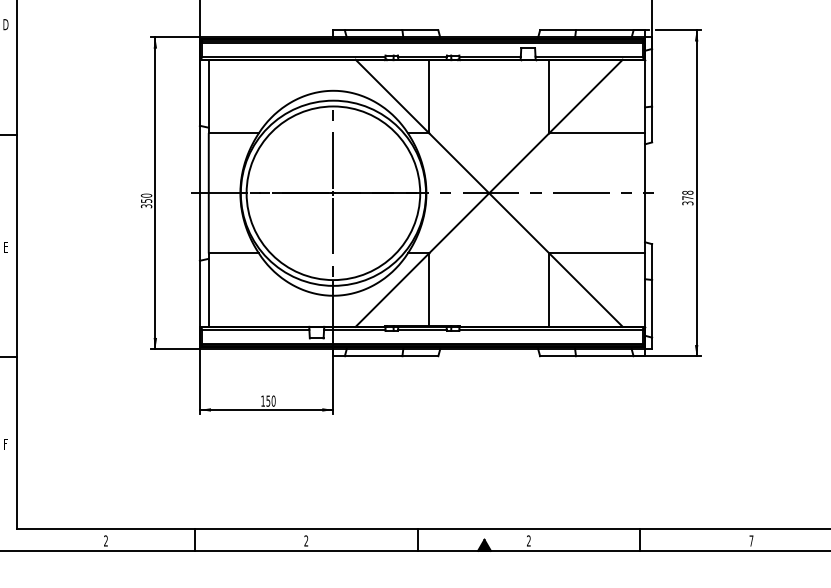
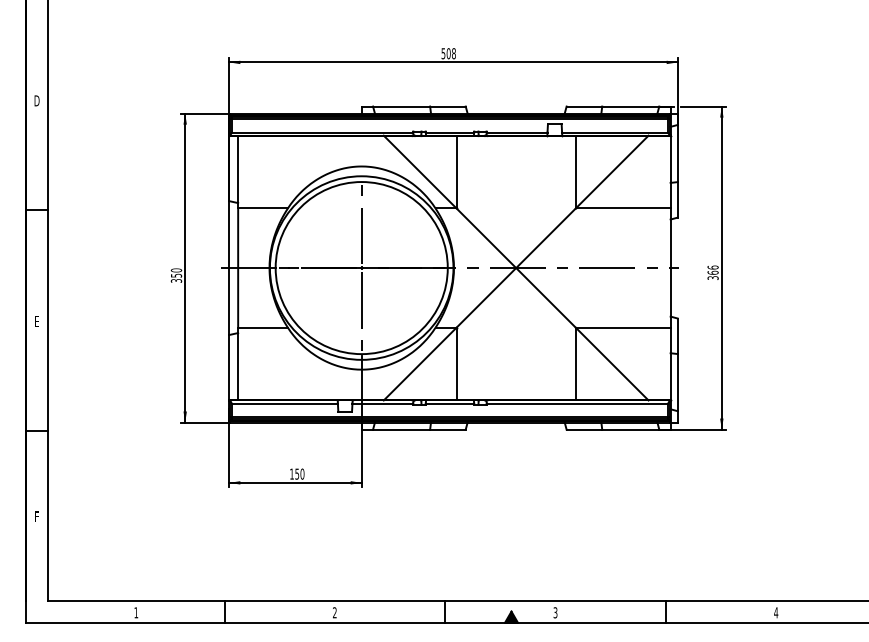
text: (687, 194) -> (712, 269), 378 -> 366
text: (105, 540) -> (135, 612), 2 -> 1
text: (528, 540) -> (555, 612), 2 -> 3
text: (751, 540) -> (776, 612), 7 -> 4

